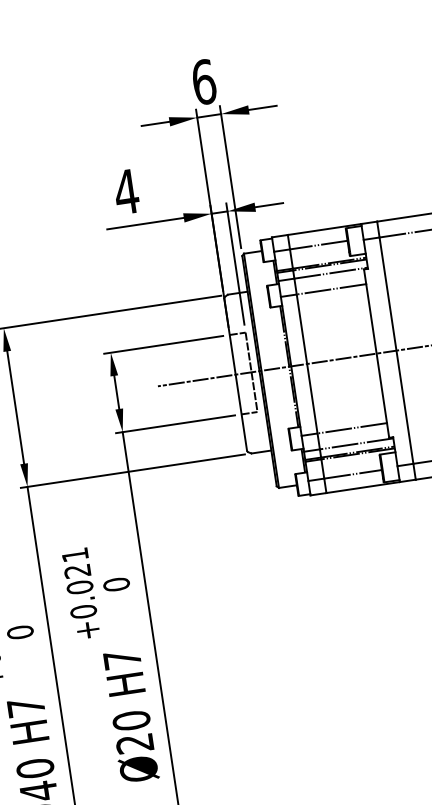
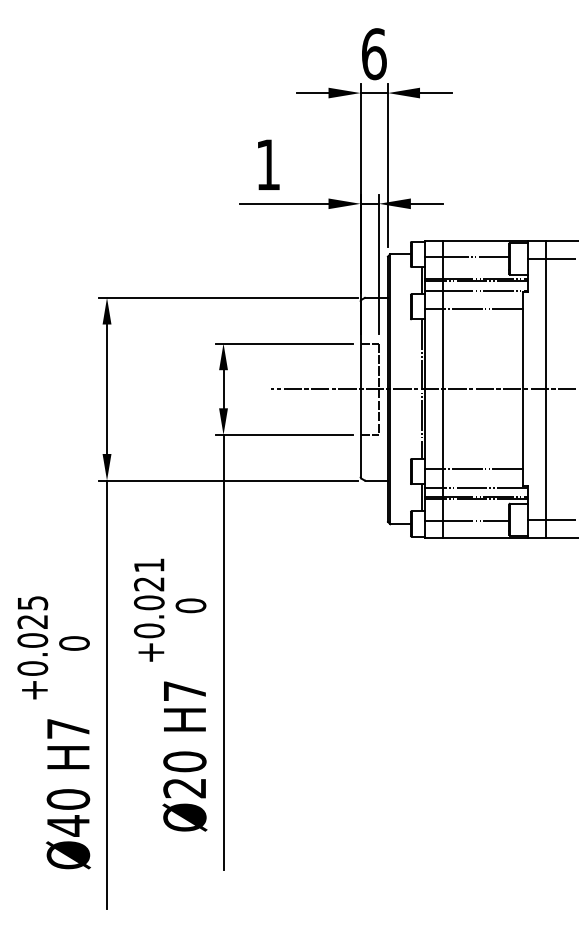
text: (126, 191) -> (268, 164), 4 -> 1

